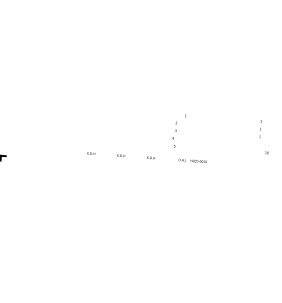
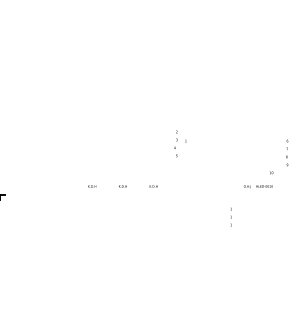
text: (259, 129) -> (230, 217), moved
text: (174, 134) -> (175, 143), moved
text: (191, 160) -> (257, 186), moved

